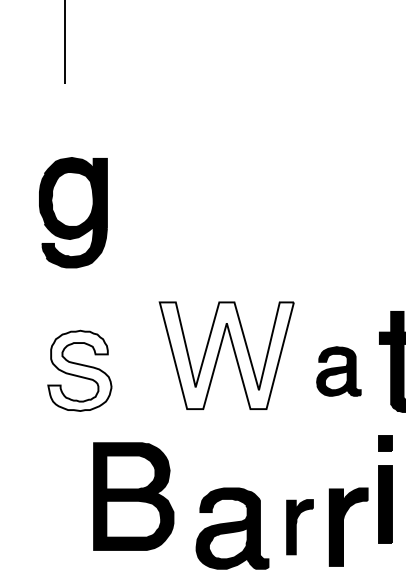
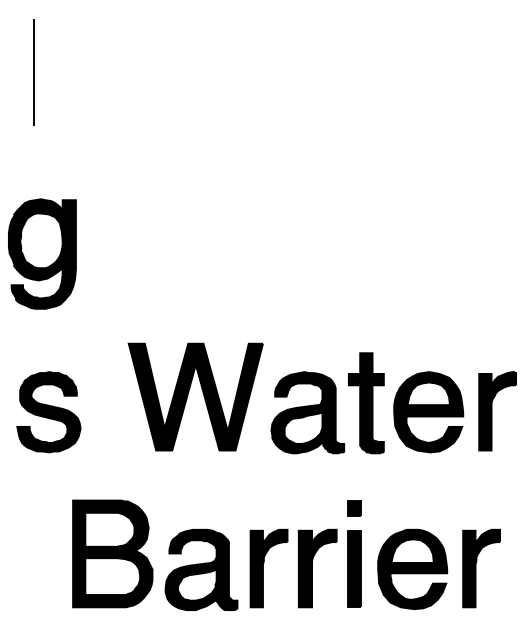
fill: (226, 355) -> (195, 396), added
fill: (79, 371) -> (48, 412), added
part: (338, 371) -> (307, 412), size x1.67
part: (385, 489) -> (354, 553), moved
part: (133, 496) -> (112, 553), moved
part: (299, 527) -> (268, 568), size x1.43

